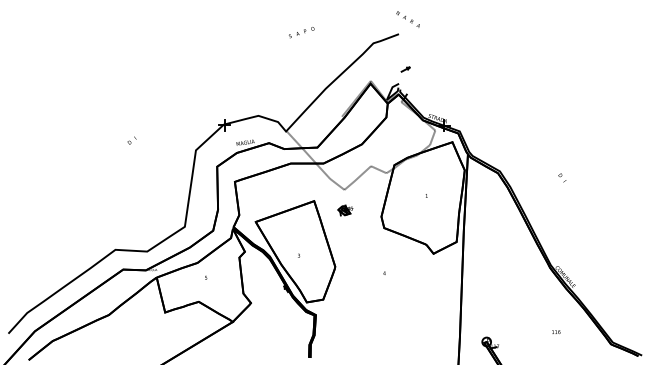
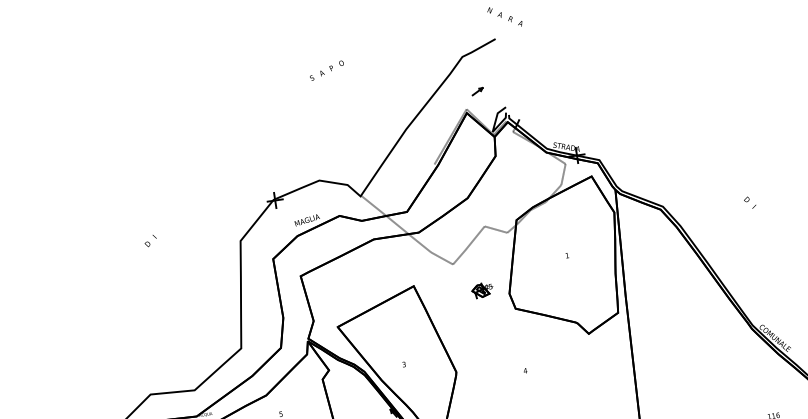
text: (301, 32) -> (326, 70), moved
part: (405, 69) -> (477, 91), moved
part: (345, 210) -> (482, 290), moved

